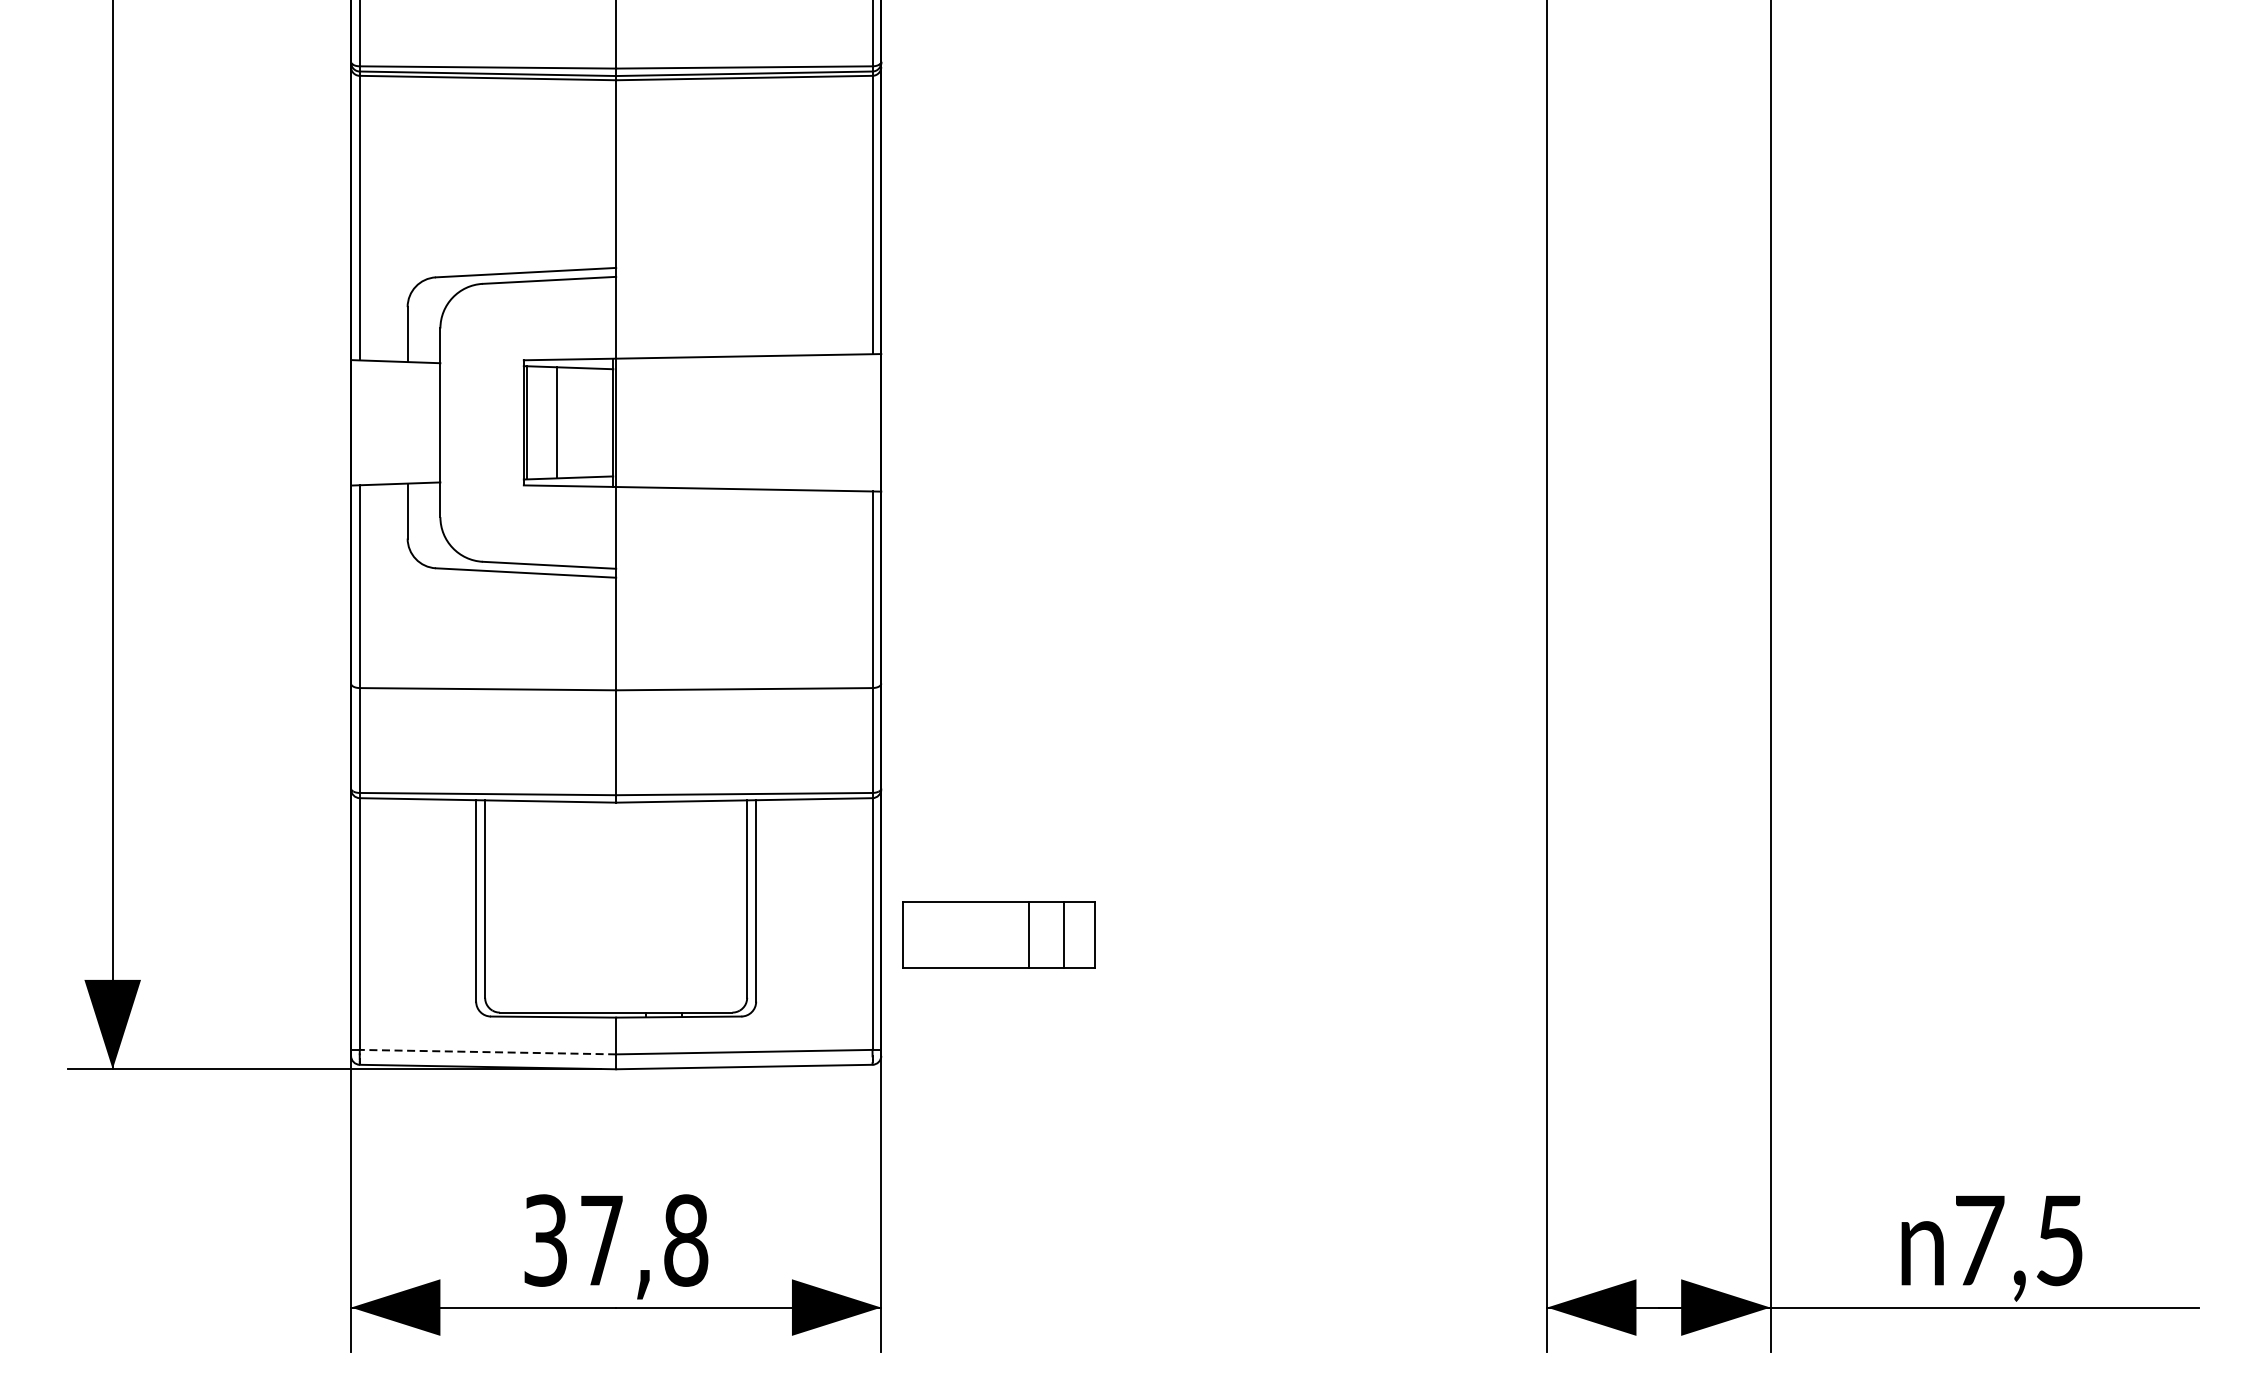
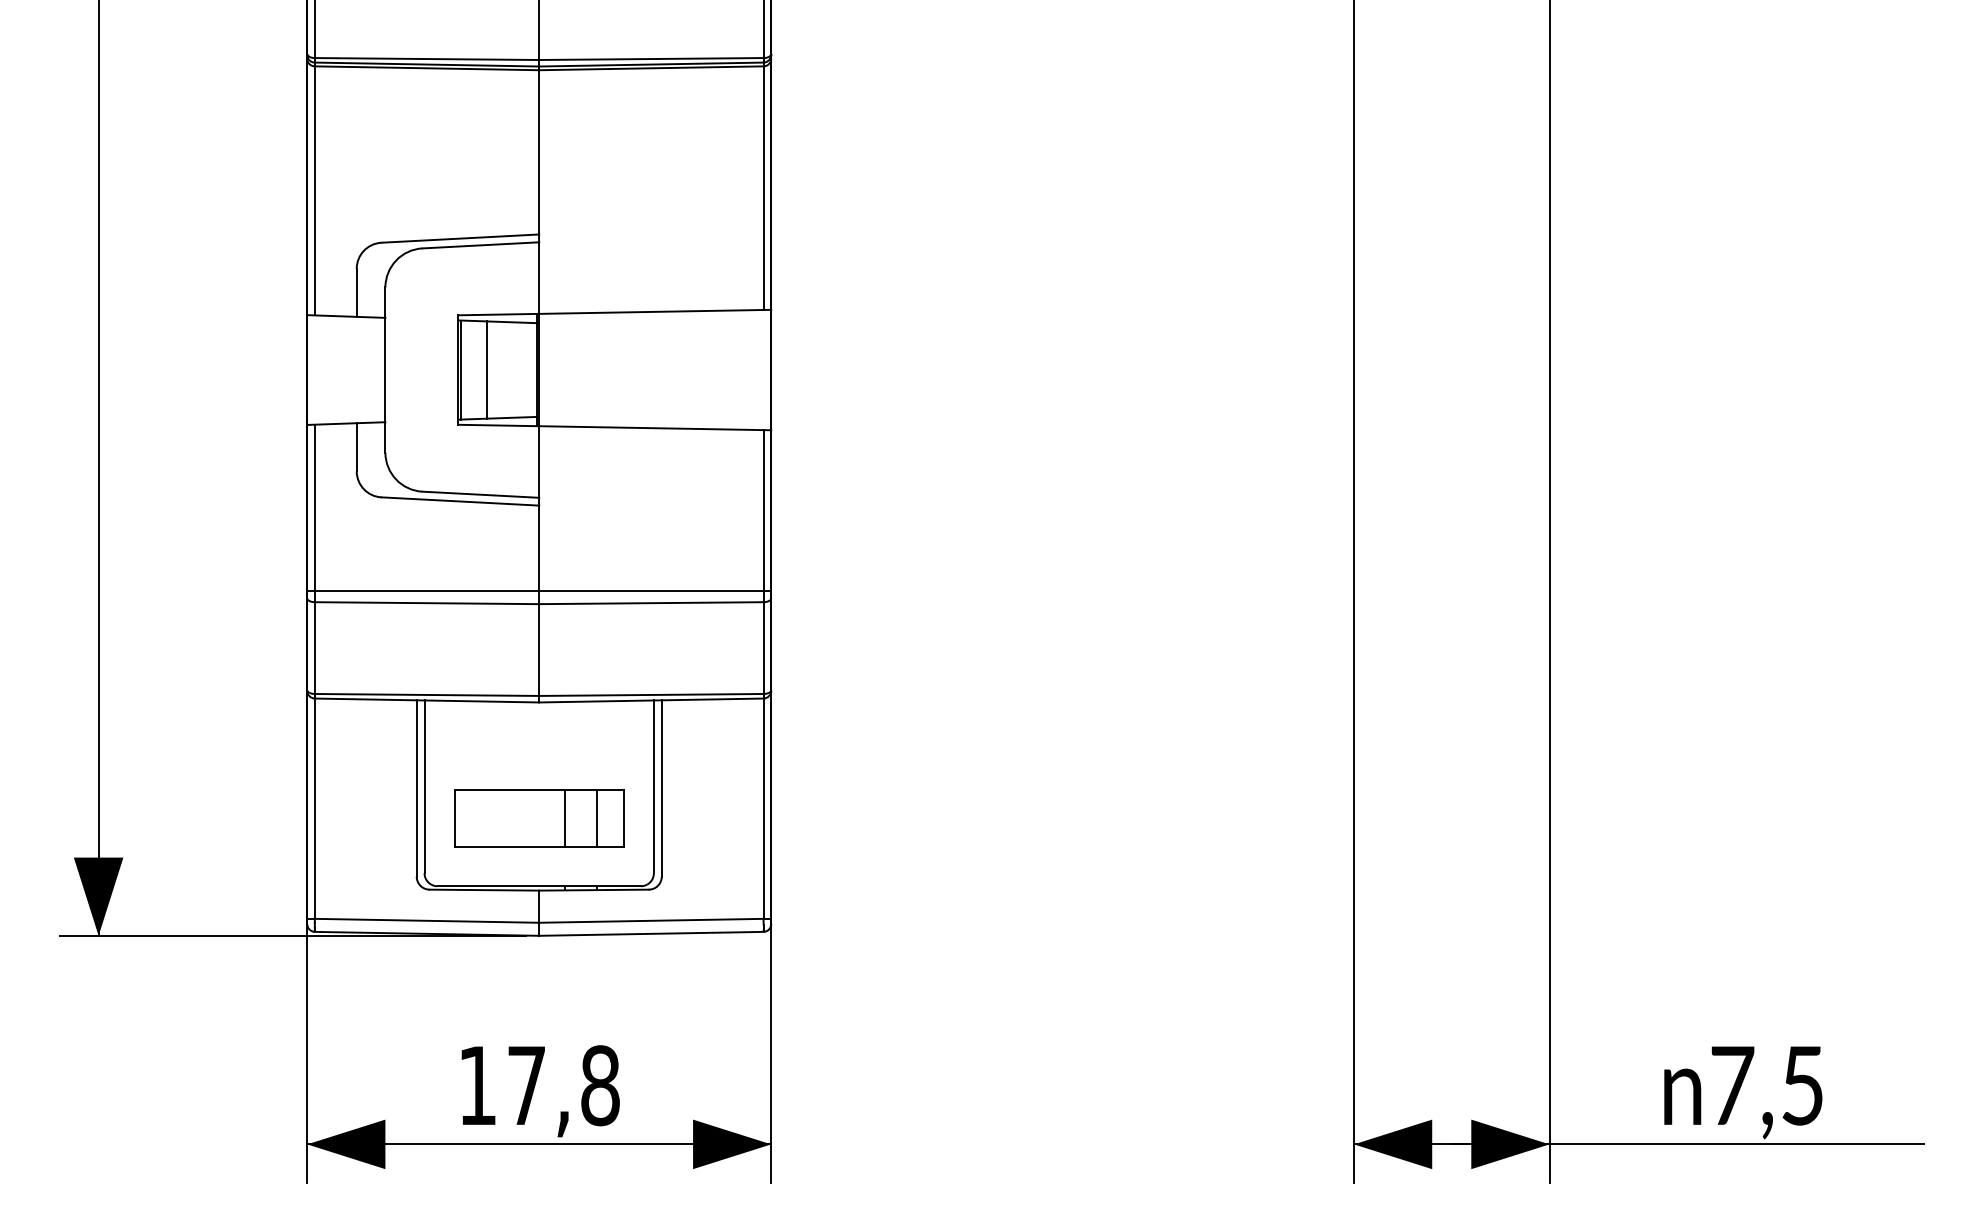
line: (616, 675) -> (539, 591), added
part: (999, 935) -> (539, 818), moved
line: (487, 1051) -> (426, 920), dashed -> solid
text: (545, 1240) -> (477, 1085), 37,8 -> 17,8

